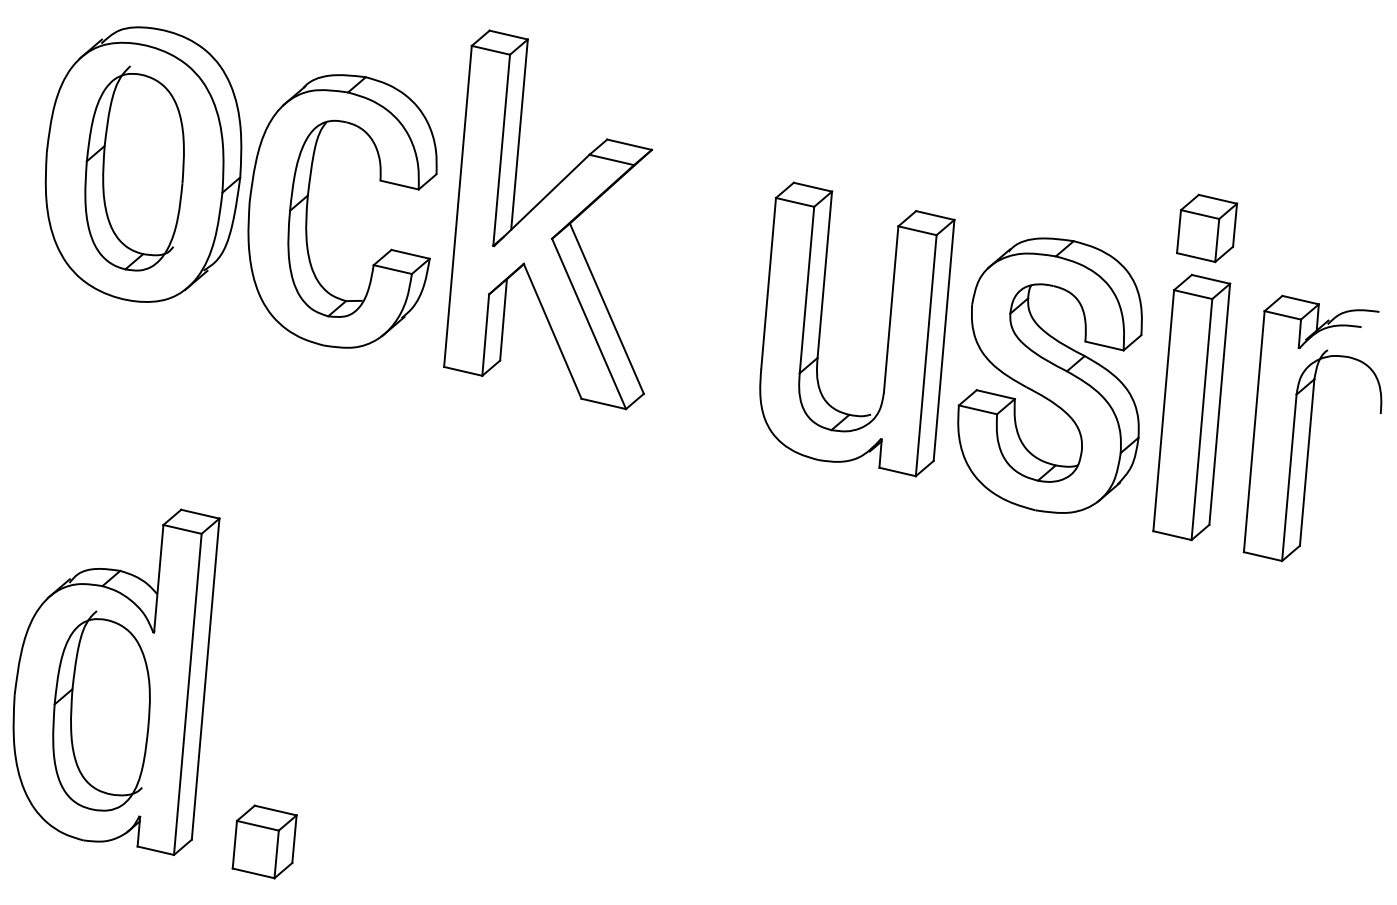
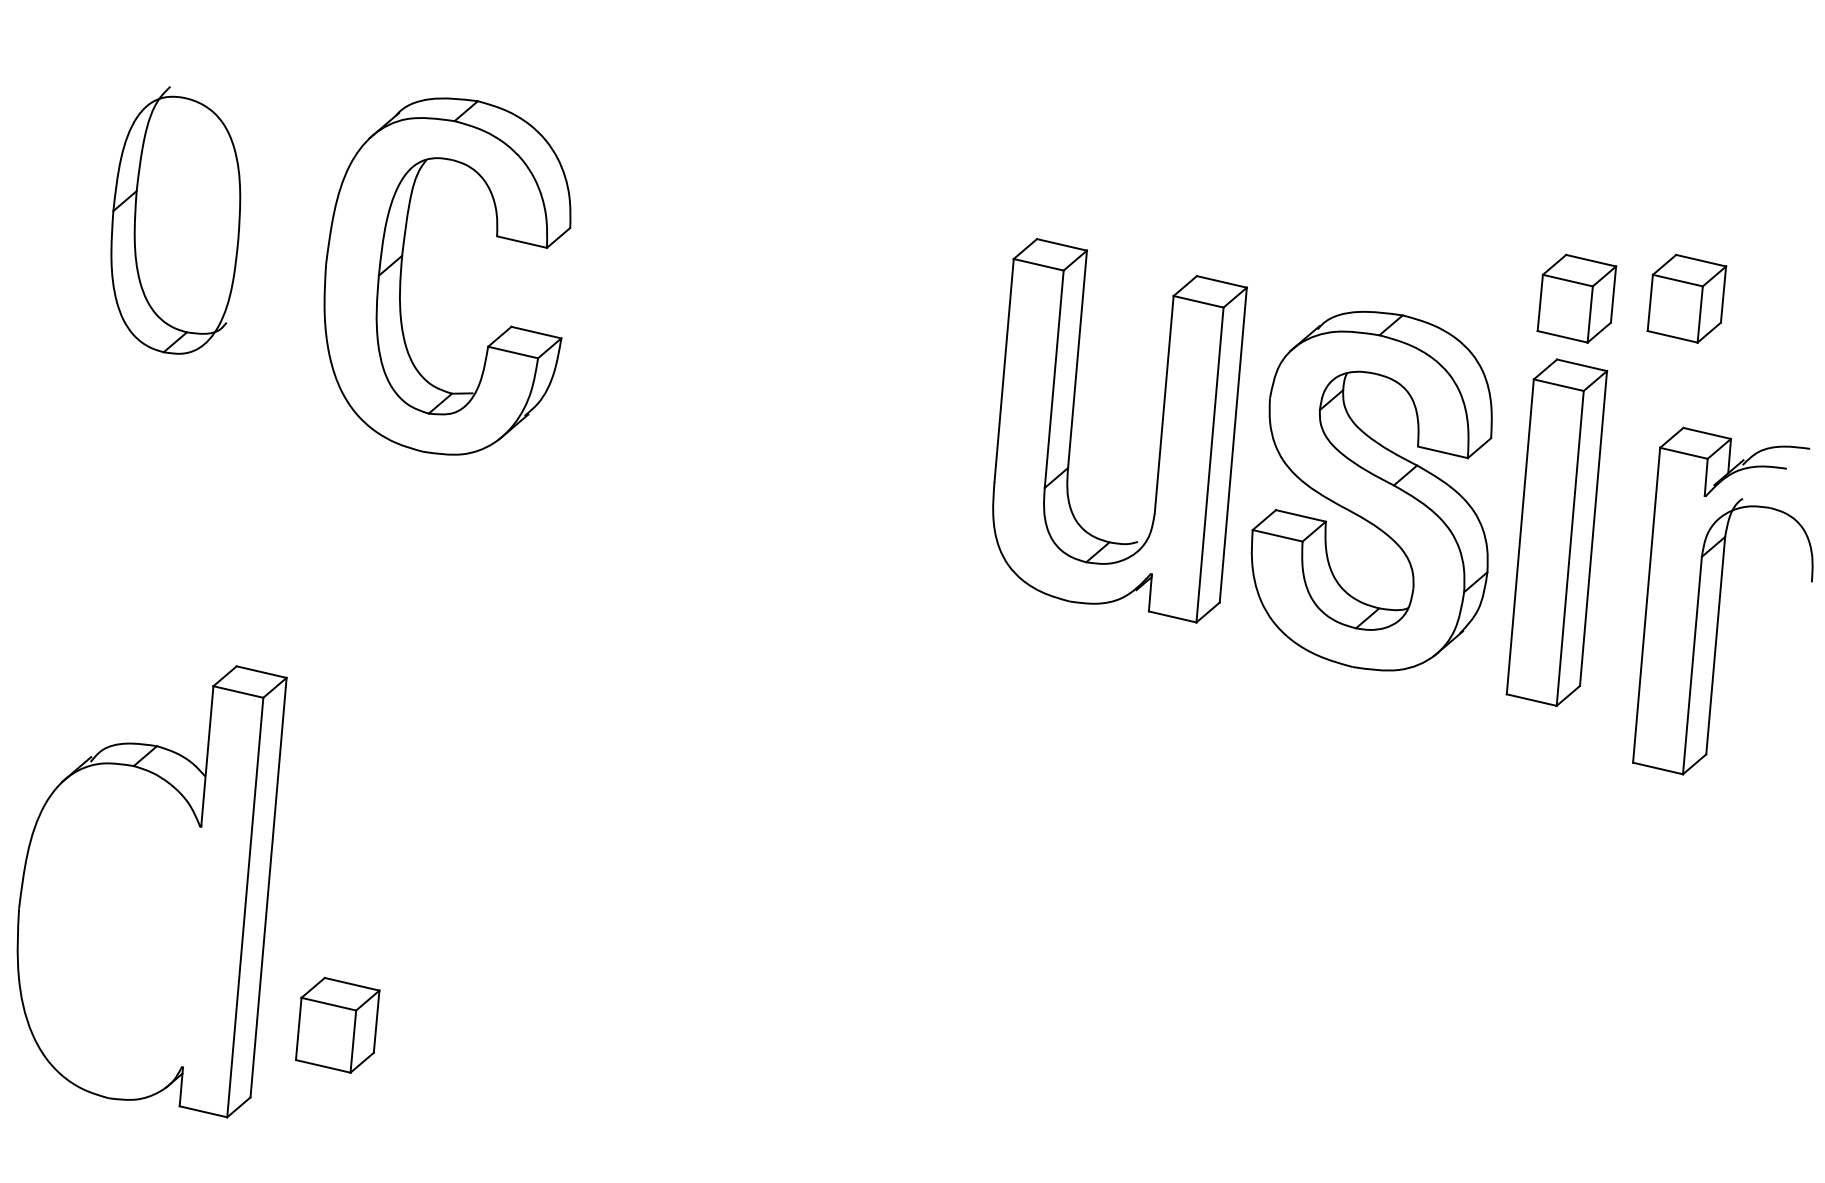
part: (143, 164) -> (187, 215), removed
part: (547, 219) -> (715, 287), removed
part: (1290, 228) -> (1686, 298), added
part: (1312, 428) -> (1722, 600), moved
part: (101, 711) -> (132, 929), removed
part: (264, 841) -> (337, 1024), moved

